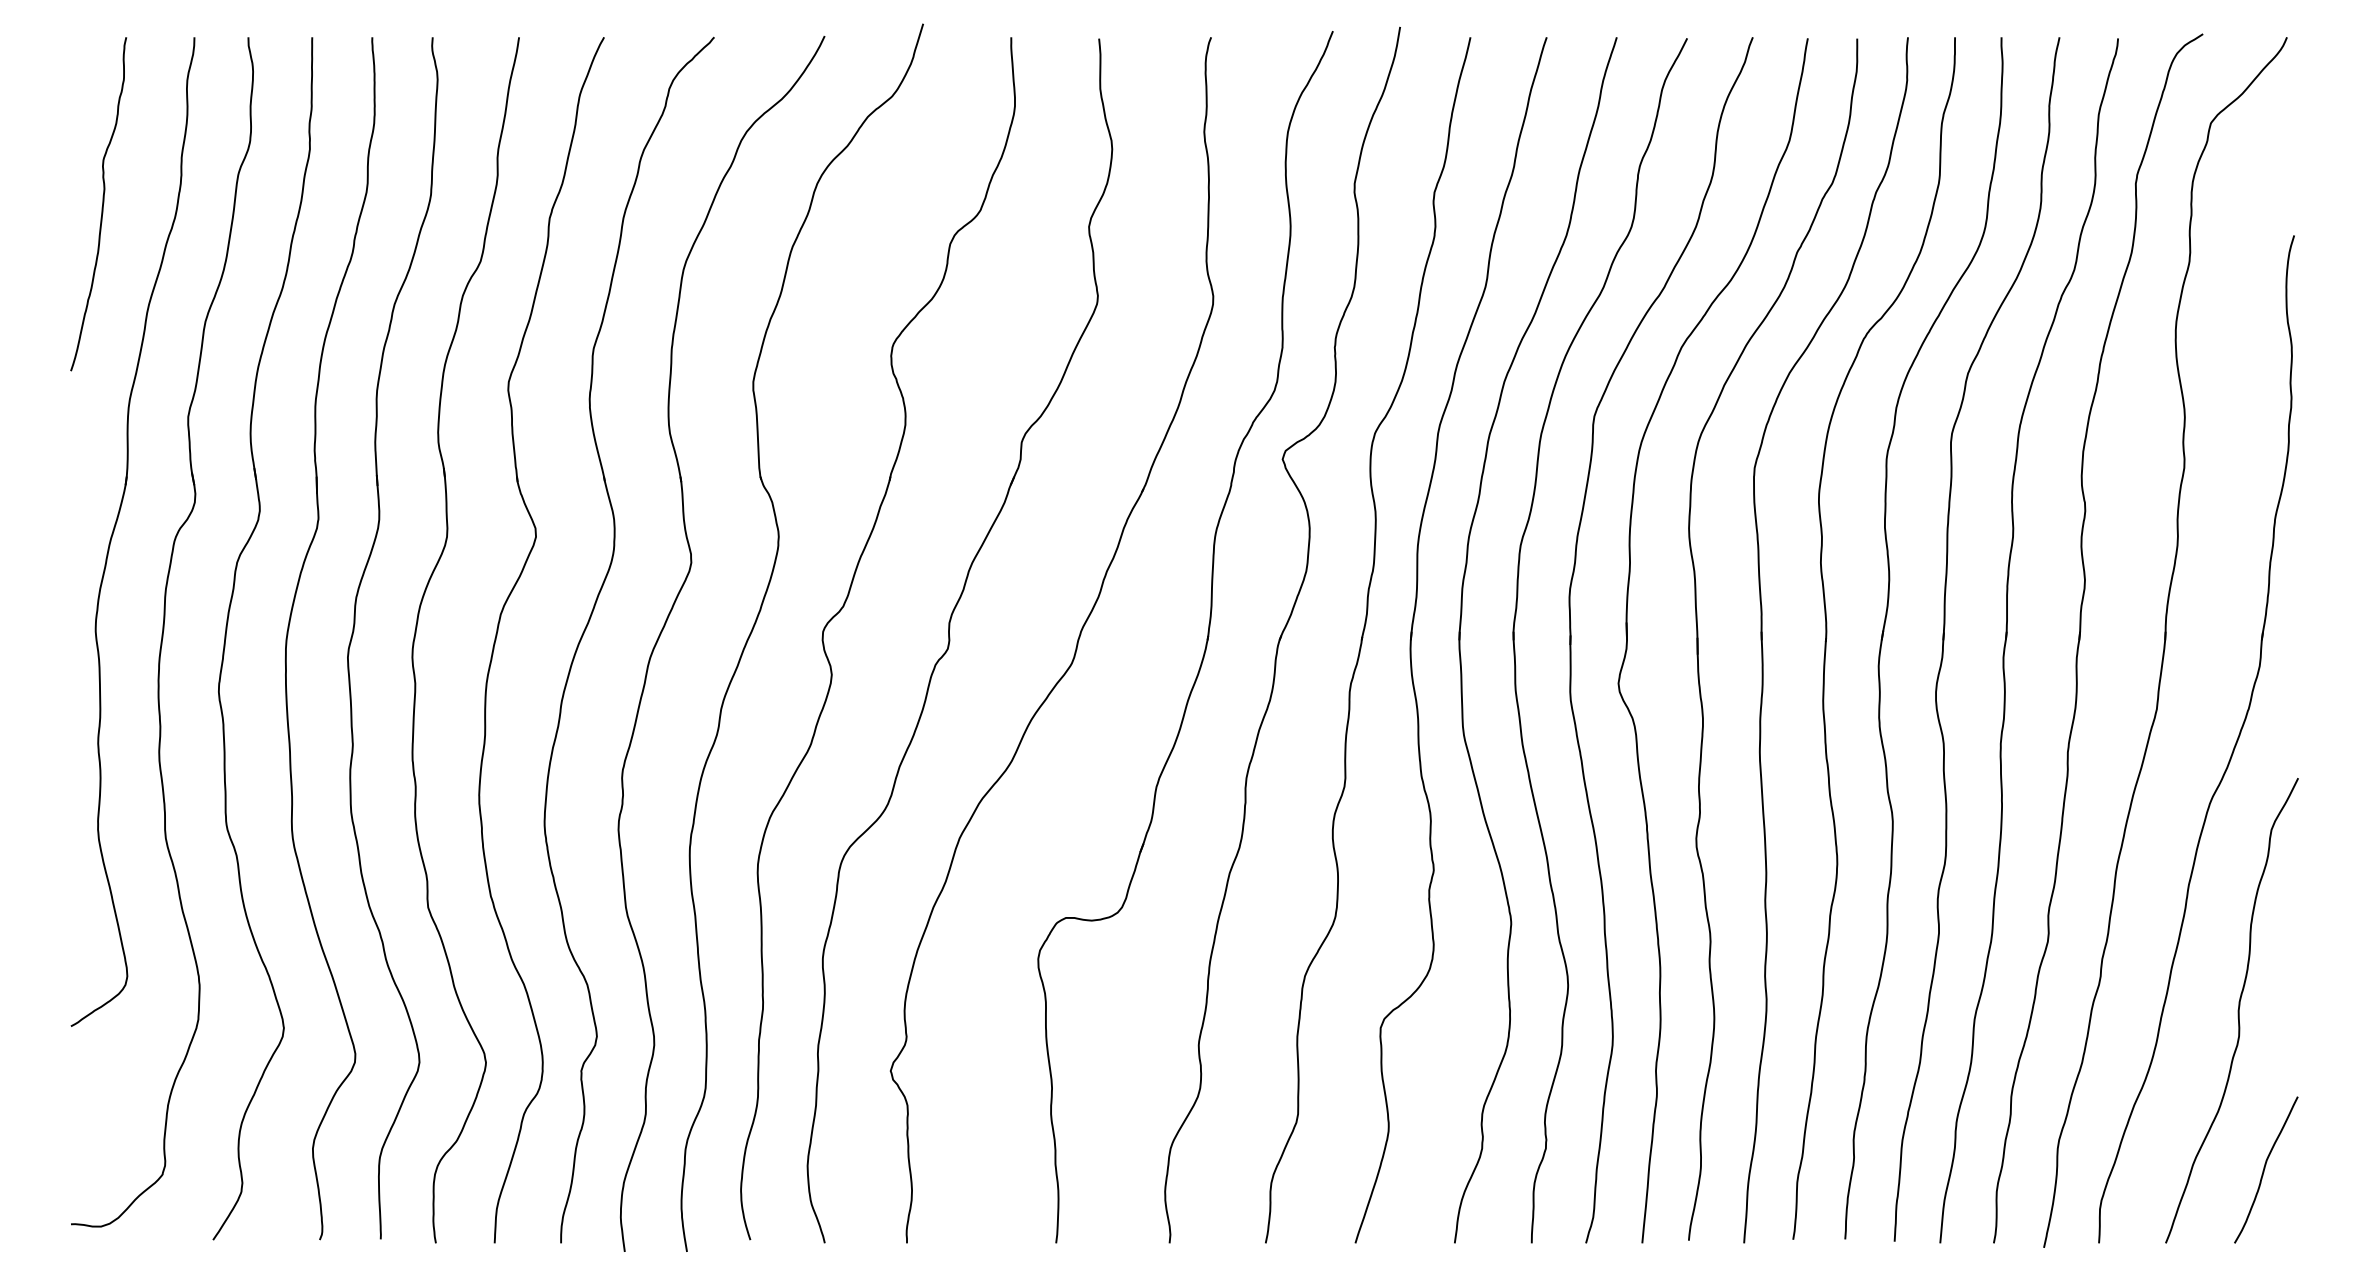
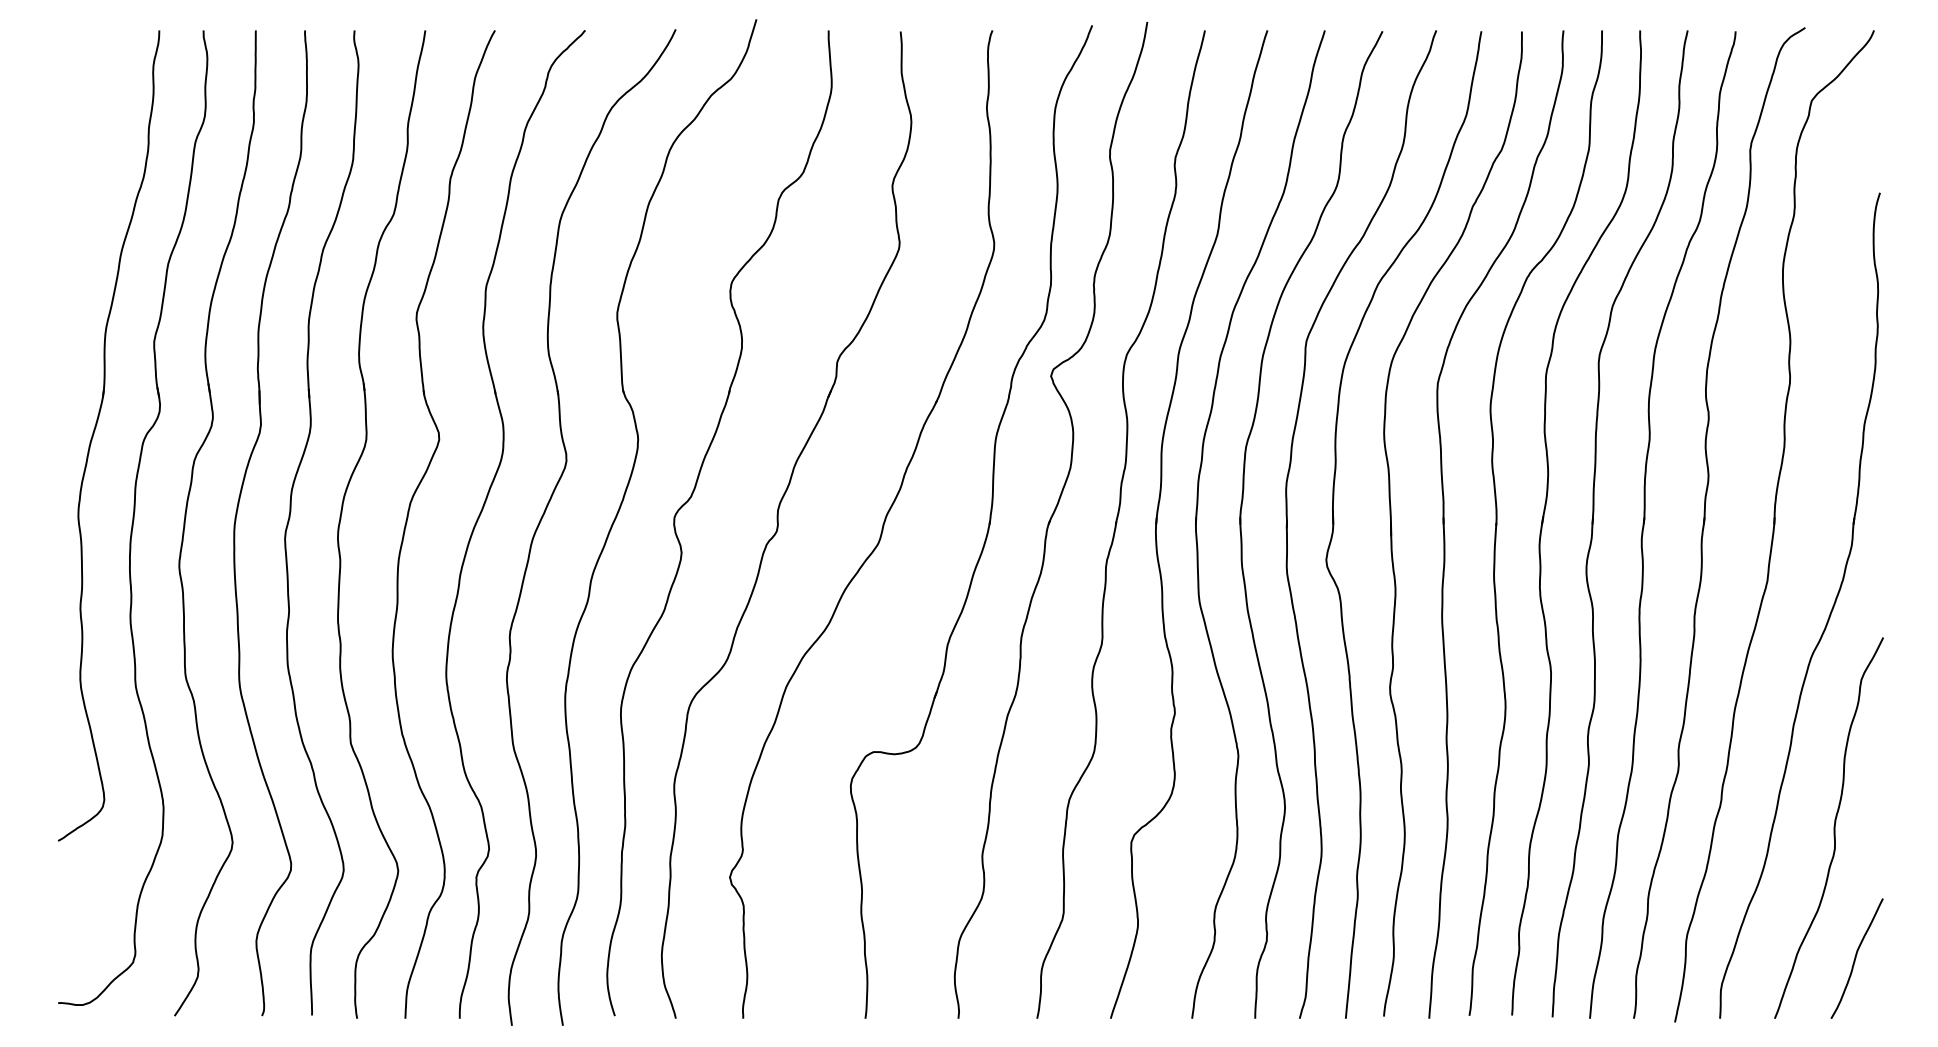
curve: (101, 204) -> (83, 167), removed

